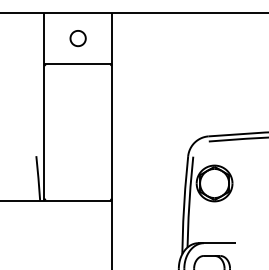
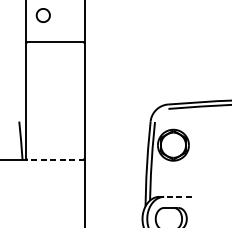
part: (77, 38) -> (42, 15), moved
line: (77, 200) -> (54, 159), solid -> dashed
line: (219, 243) -> (177, 197), solid -> dashed

